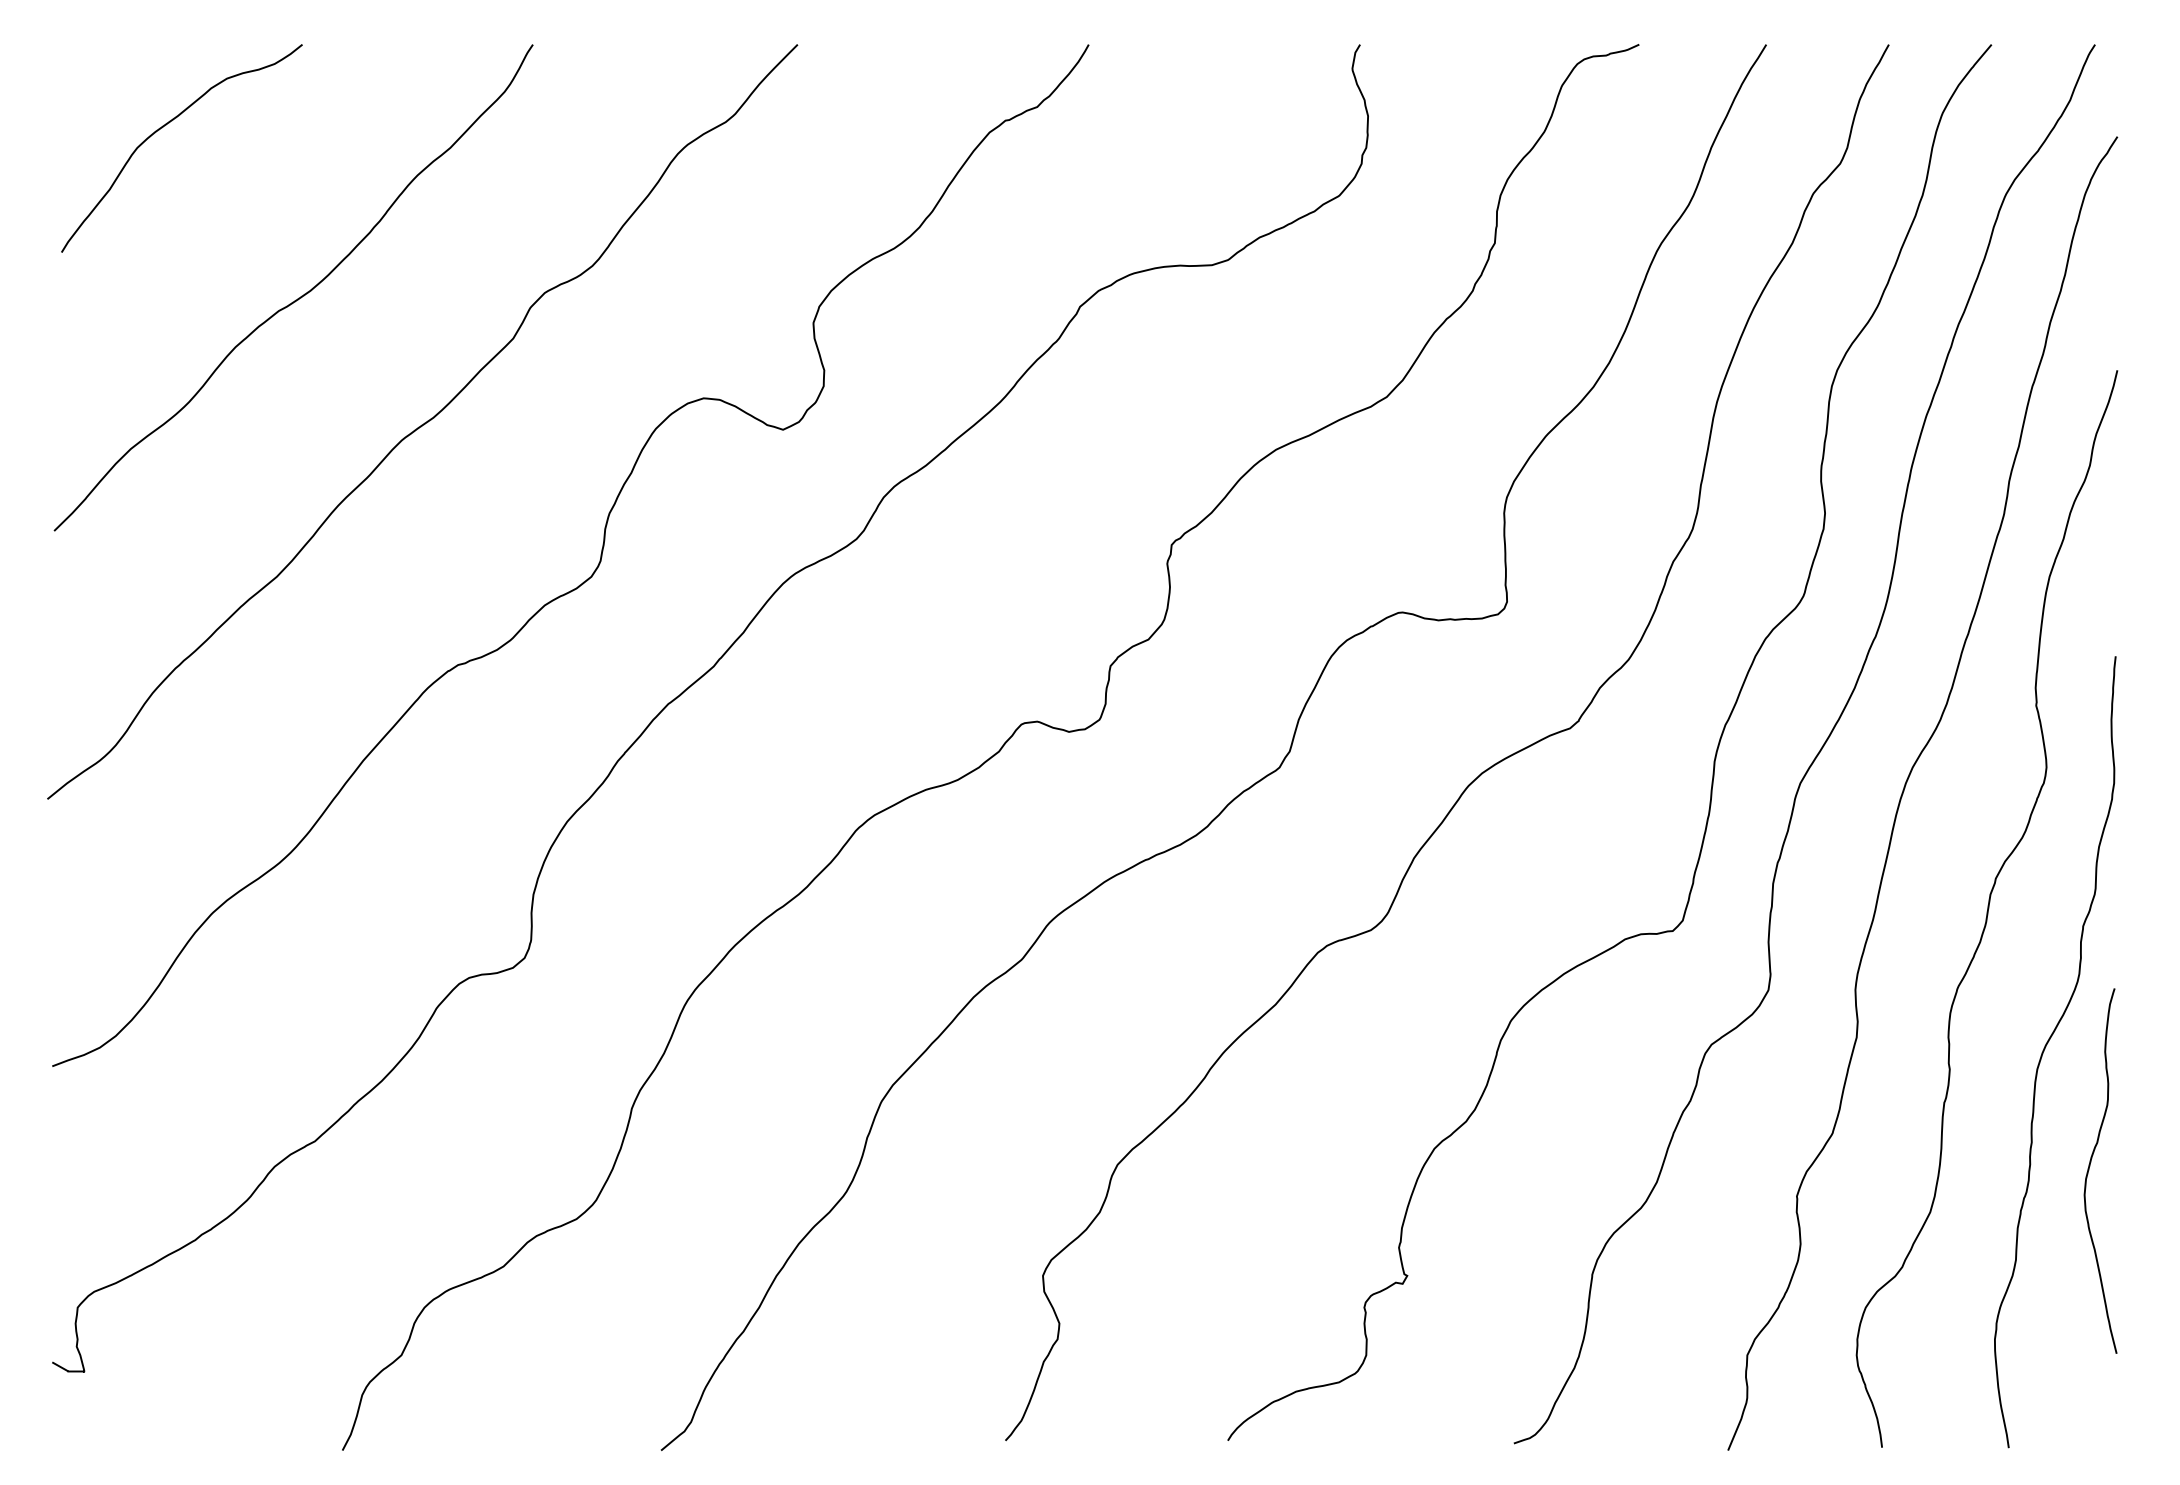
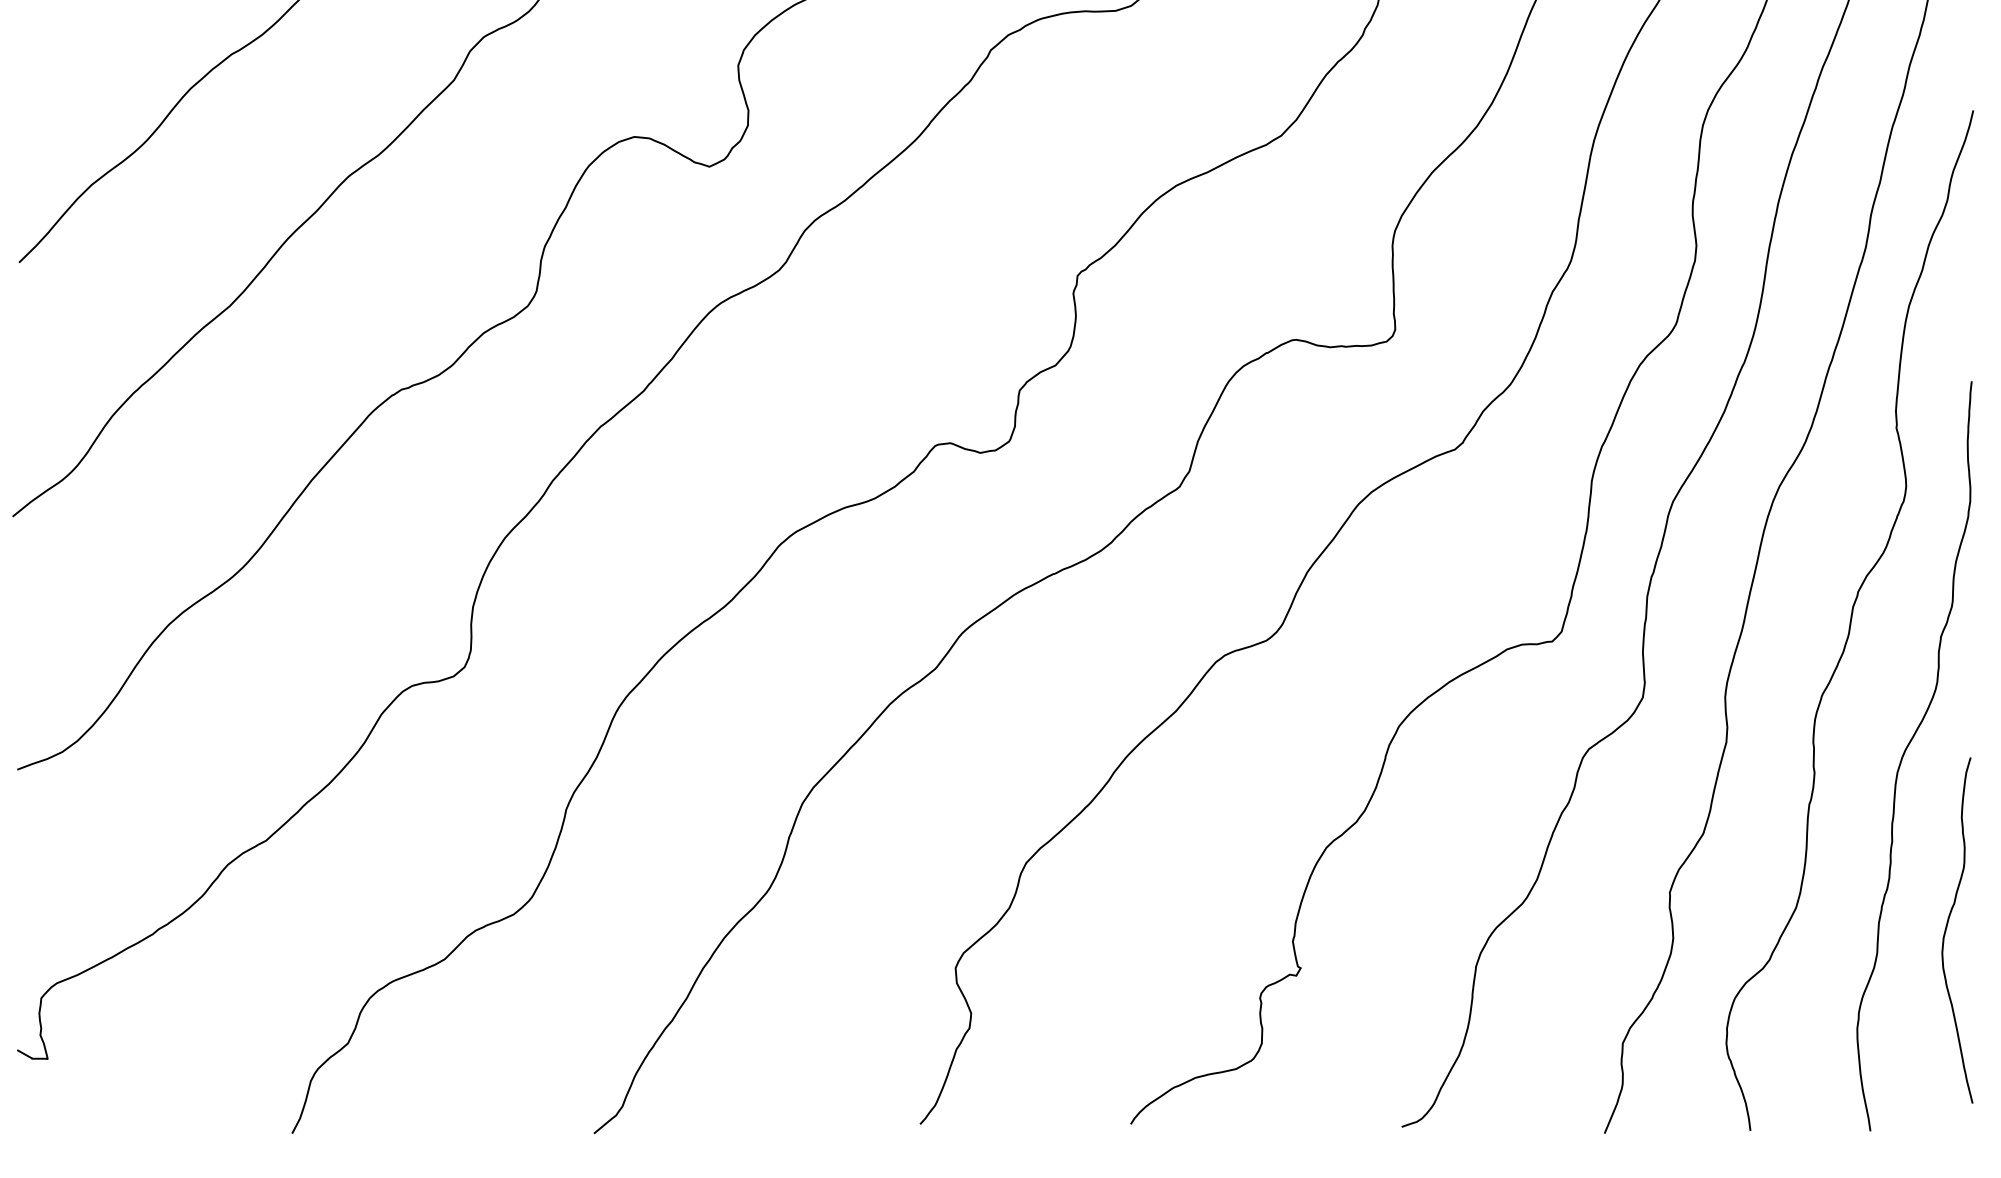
curve: (2090, 1166) -> (1947, 926), moved

